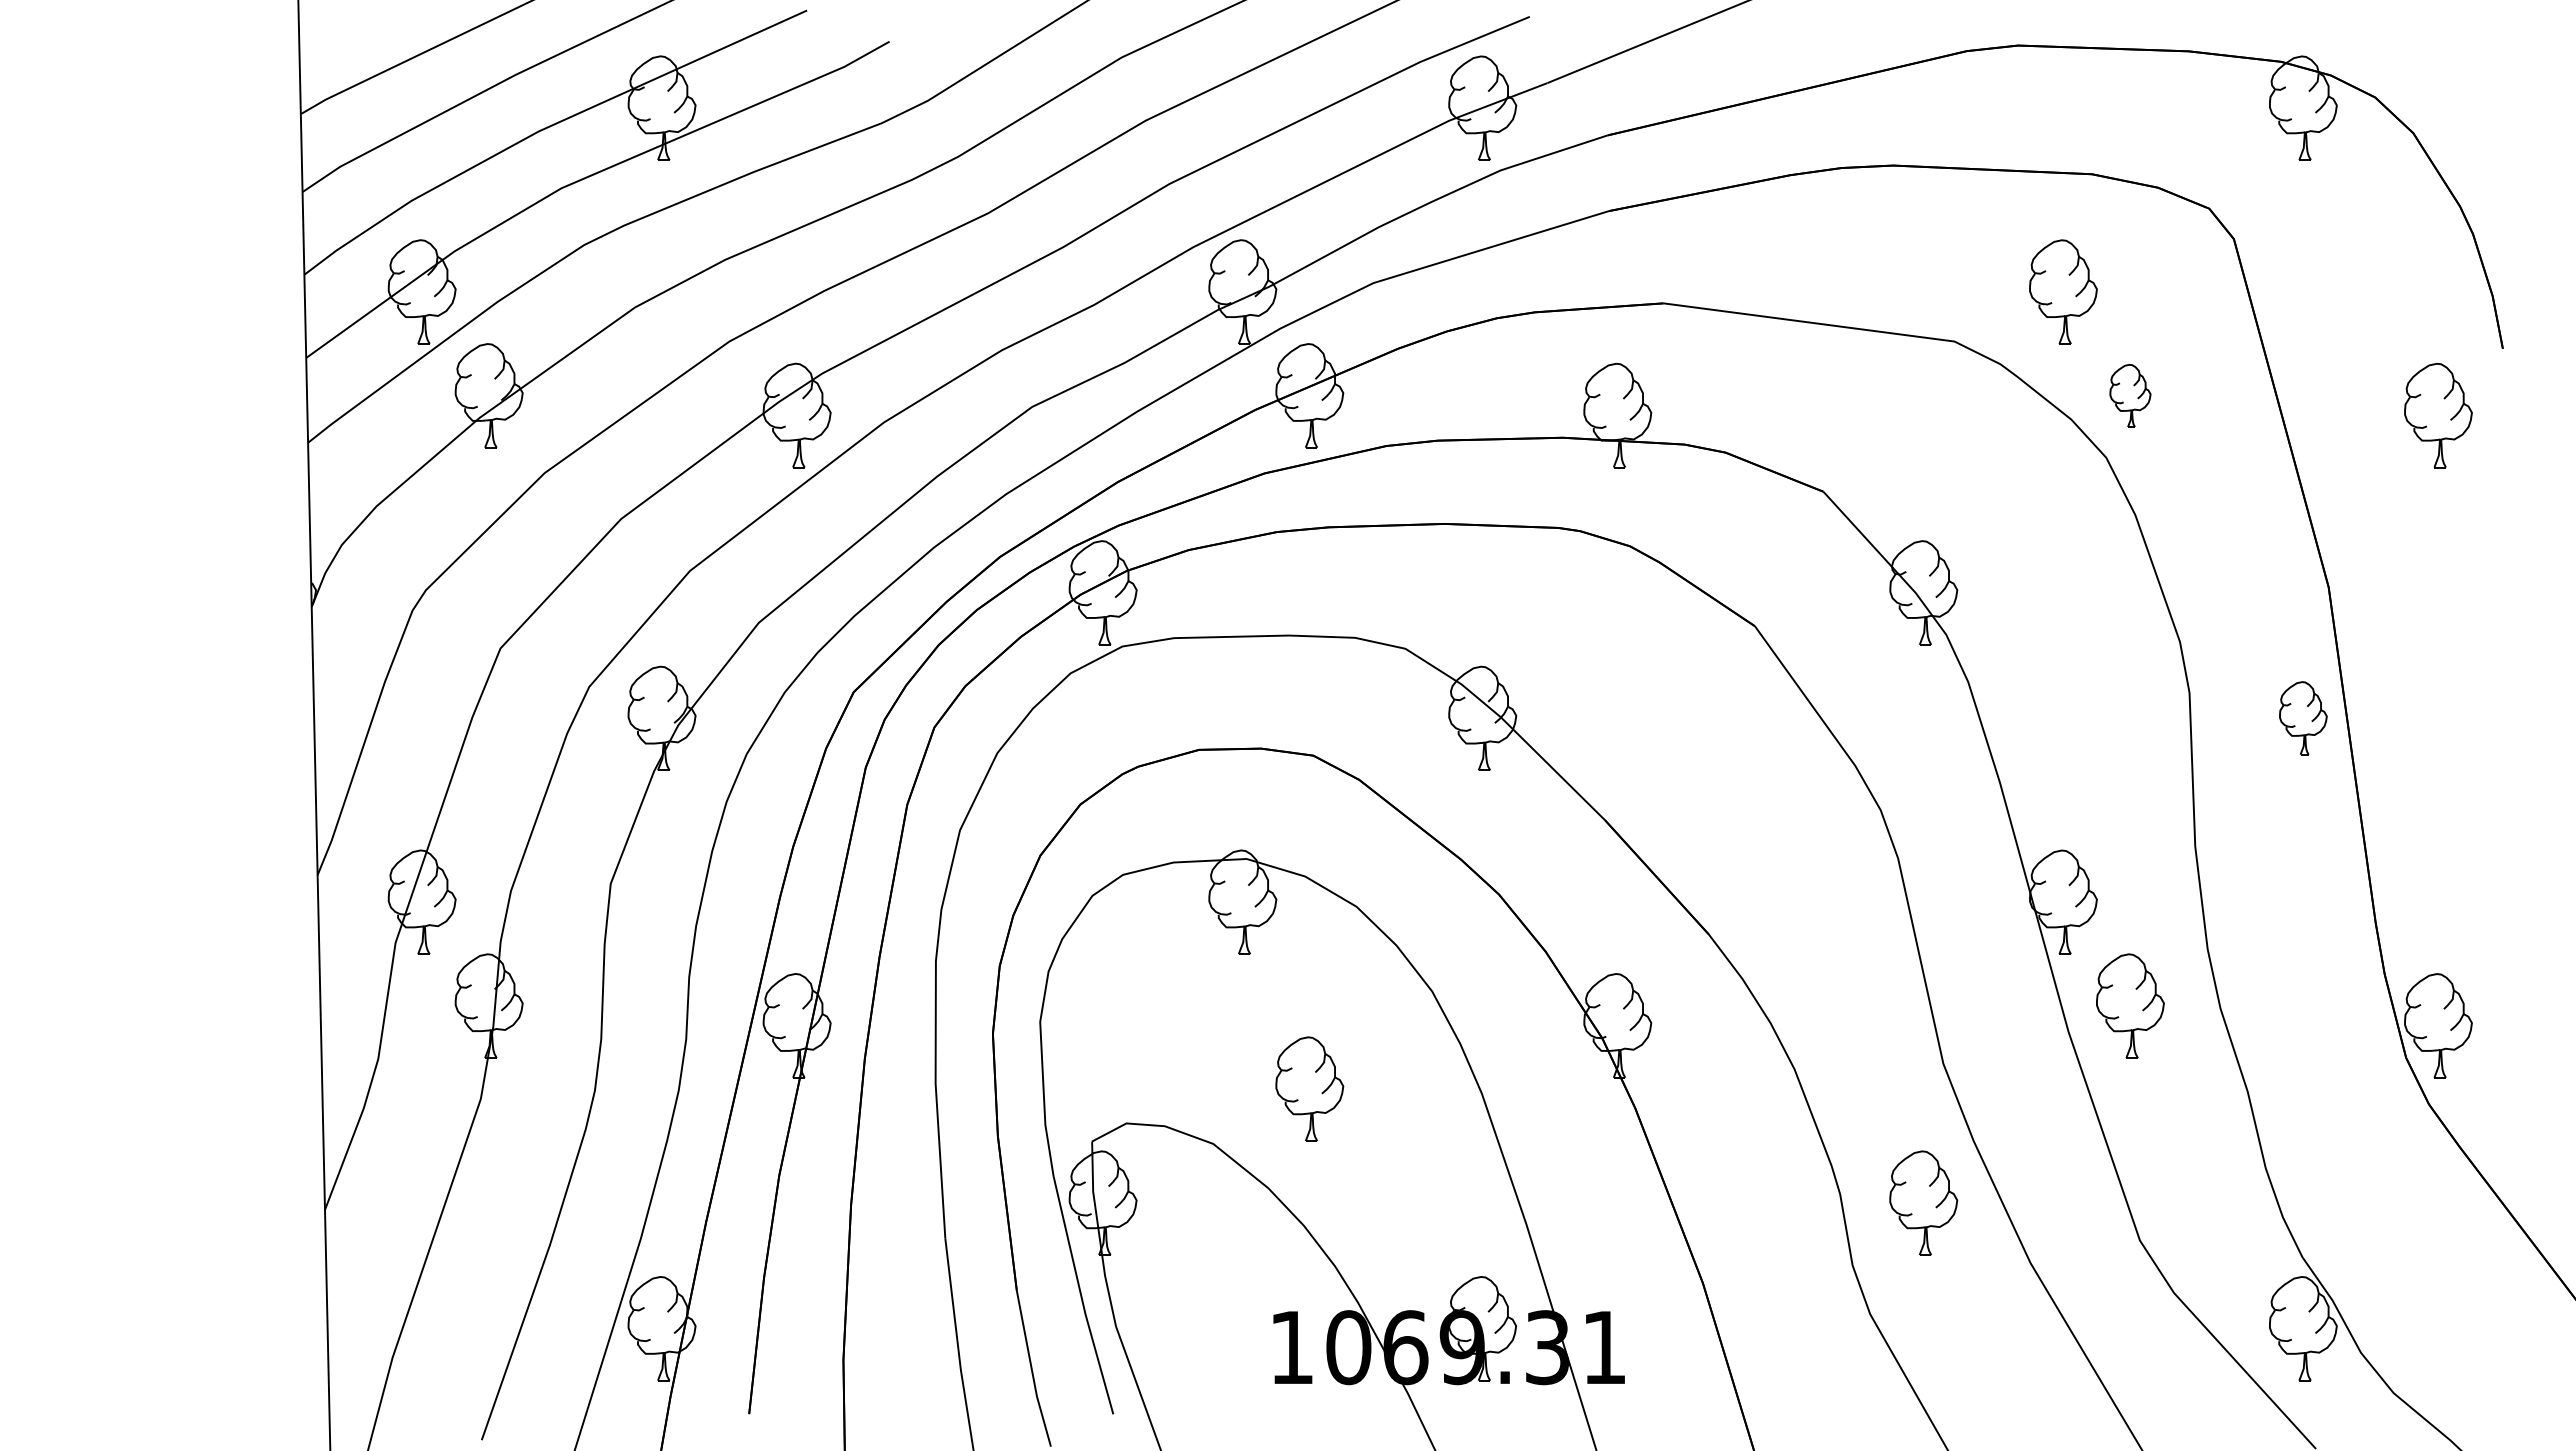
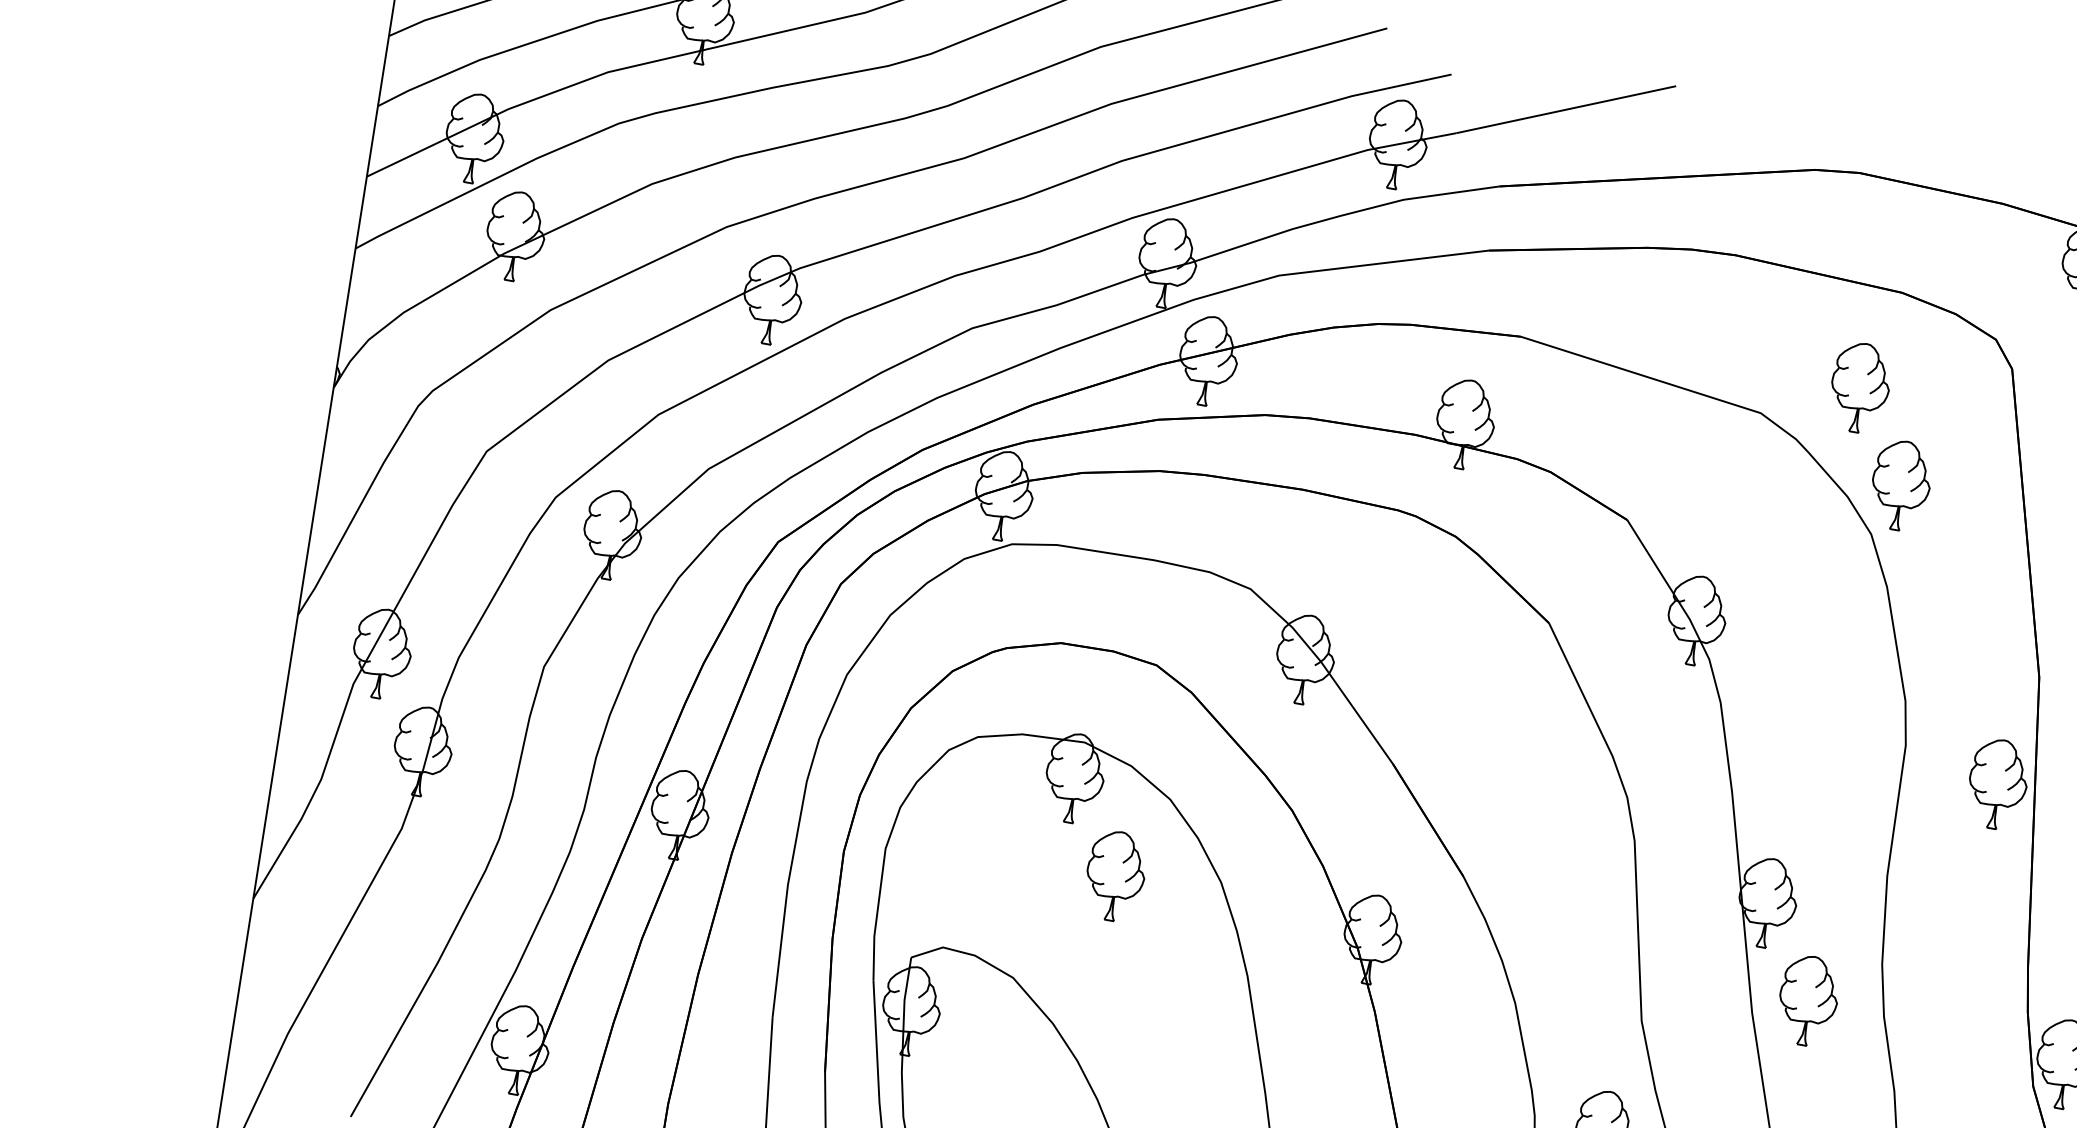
part: (2130, 395) -> (1901, 485), size x1.67
part: (2303, 717) -> (1998, 783), size x1.43
part: (1309, 1088) -> (1115, 875), moved

